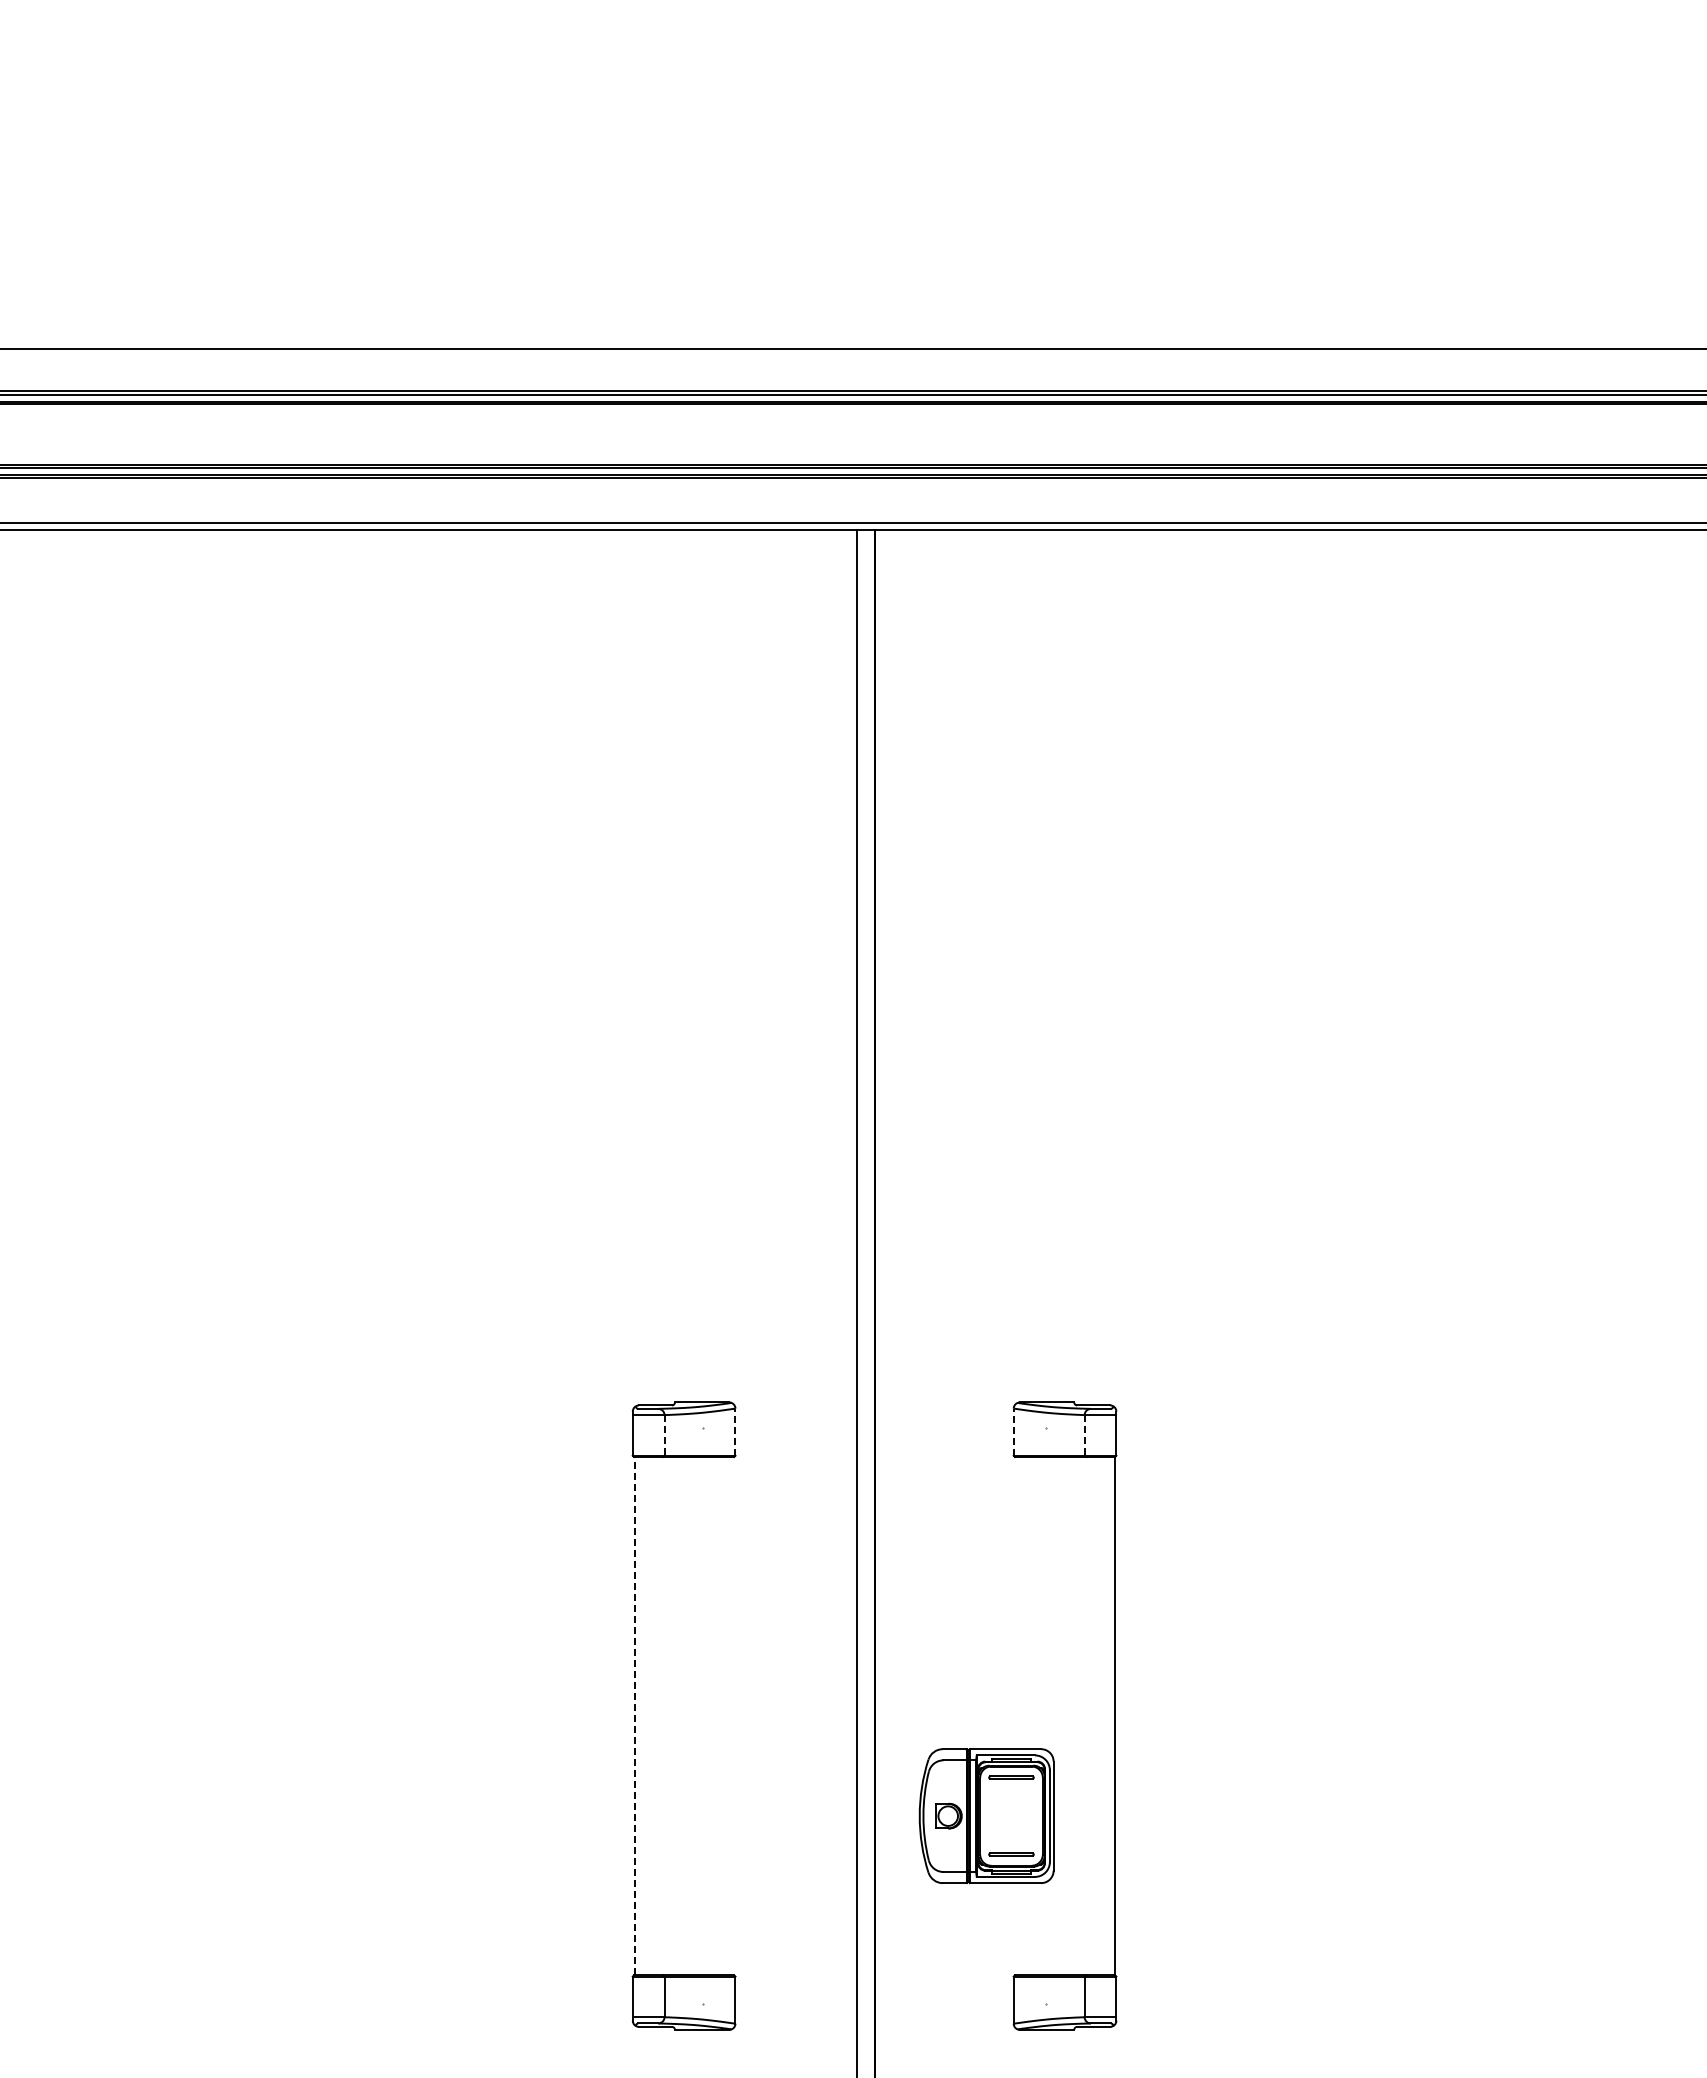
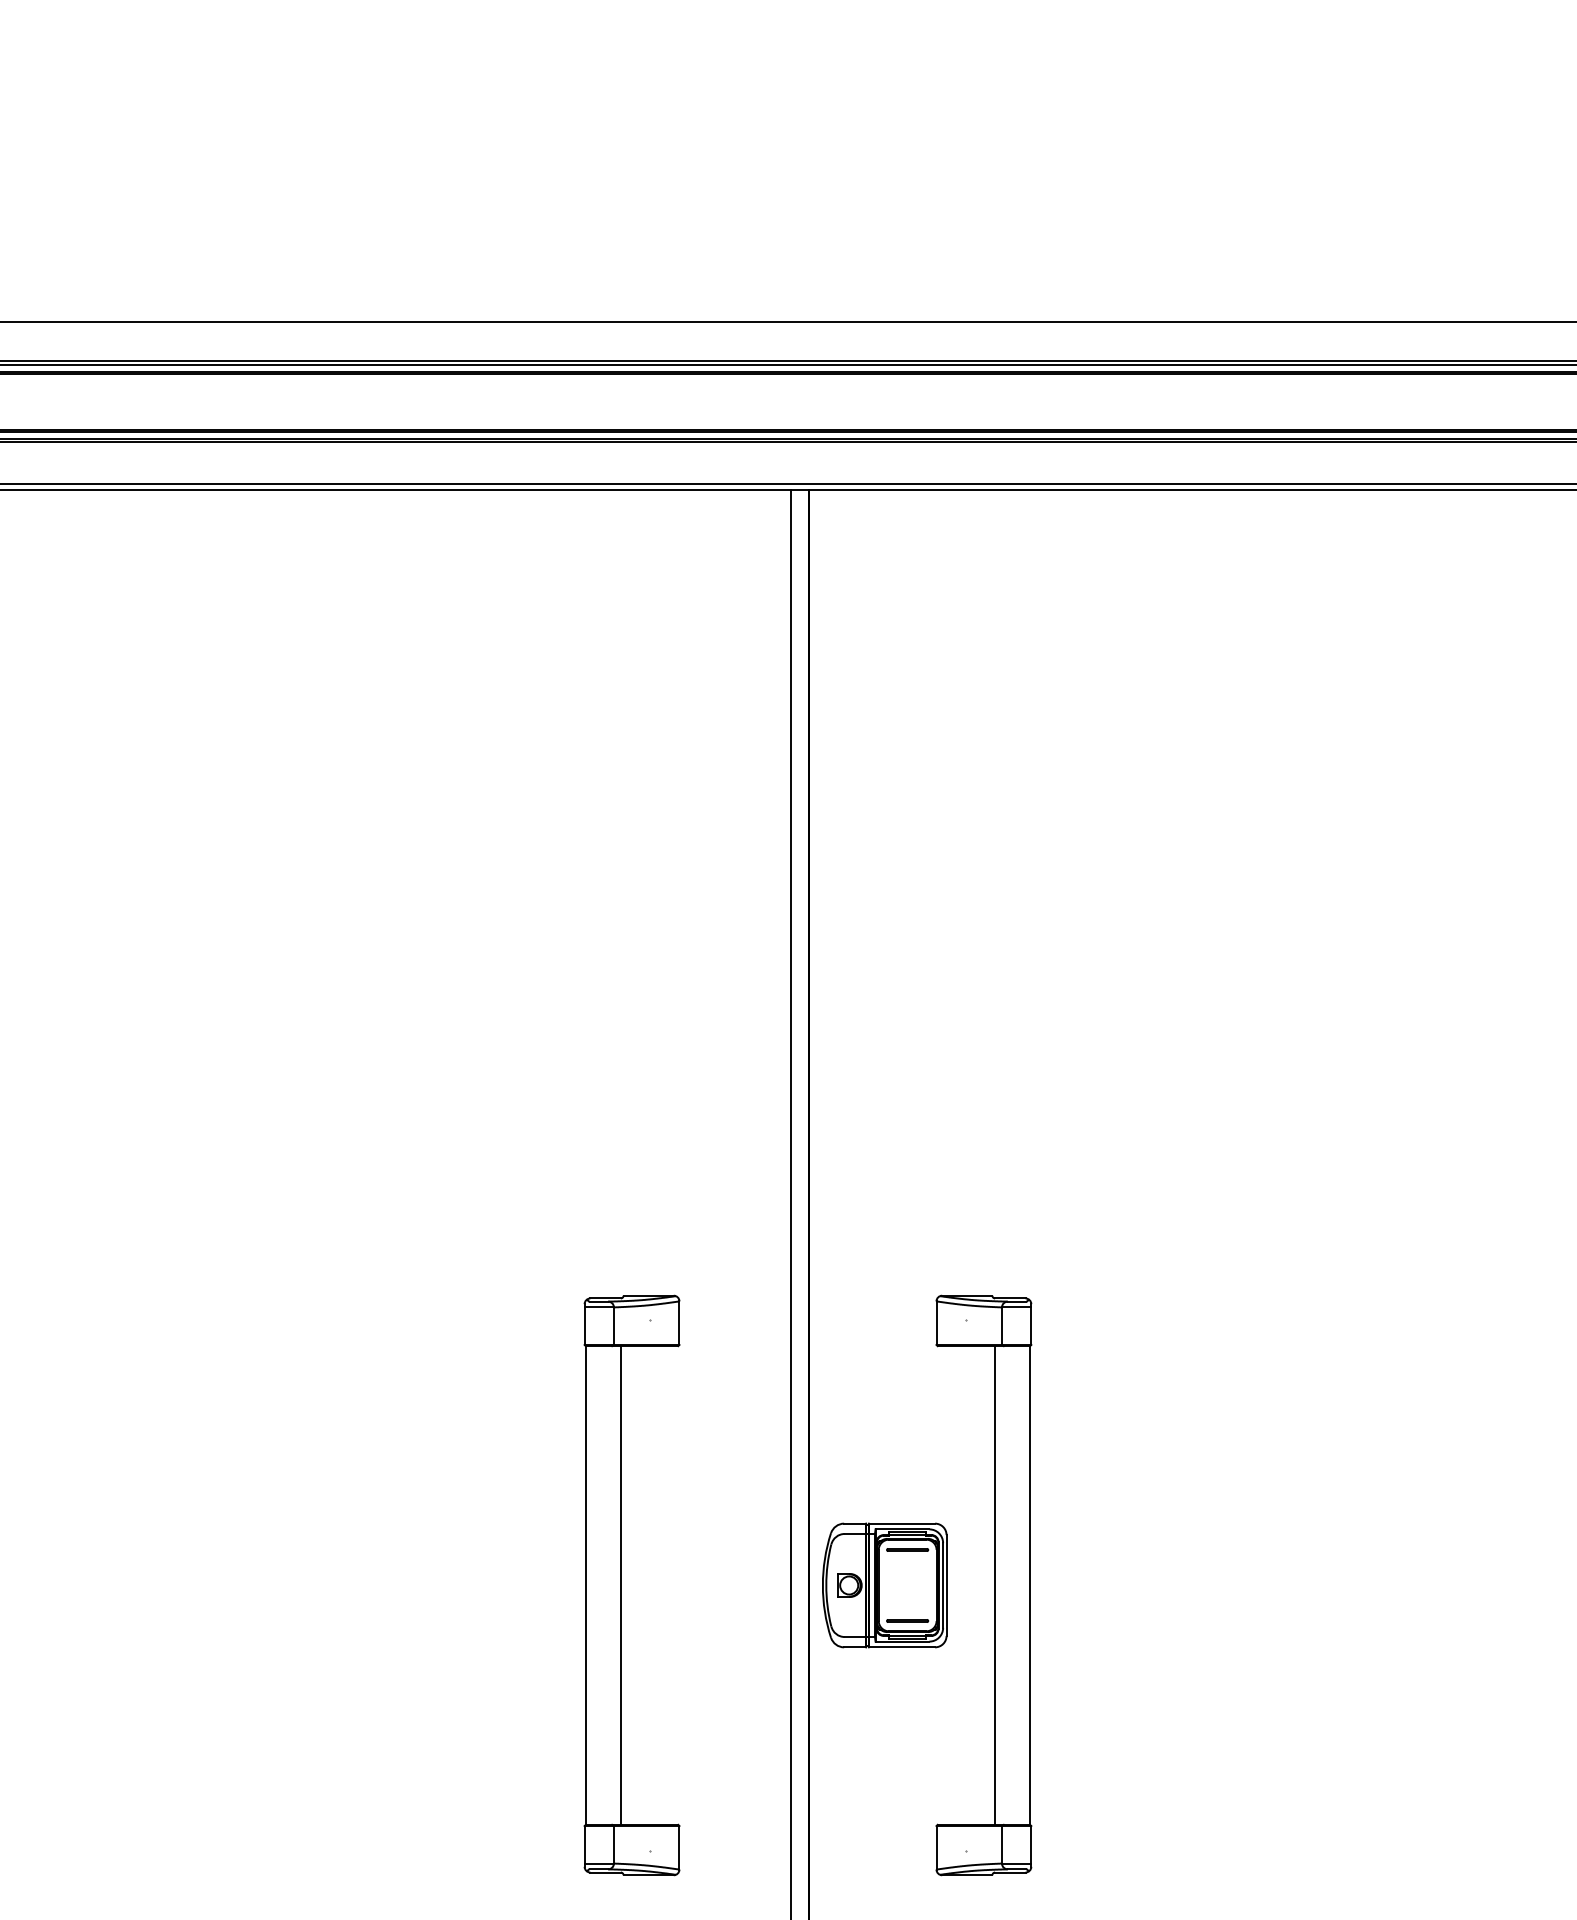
line: (735, 1432) -> (679, 1323), dashed -> solid
line: (1013, 1432) -> (936, 1323), dashed -> solid
line: (664, 1435) -> (613, 1326), dashed -> solid
line: (1084, 1435) -> (1001, 1326), dashed -> solid
line: (634, 1715) -> (586, 1584), dashed -> solid
line: (671, 1716) -> (620, 1585), added
line: (1077, 1716) -> (995, 1585), added
part: (986, 1816) -> (884, 1585), moved

